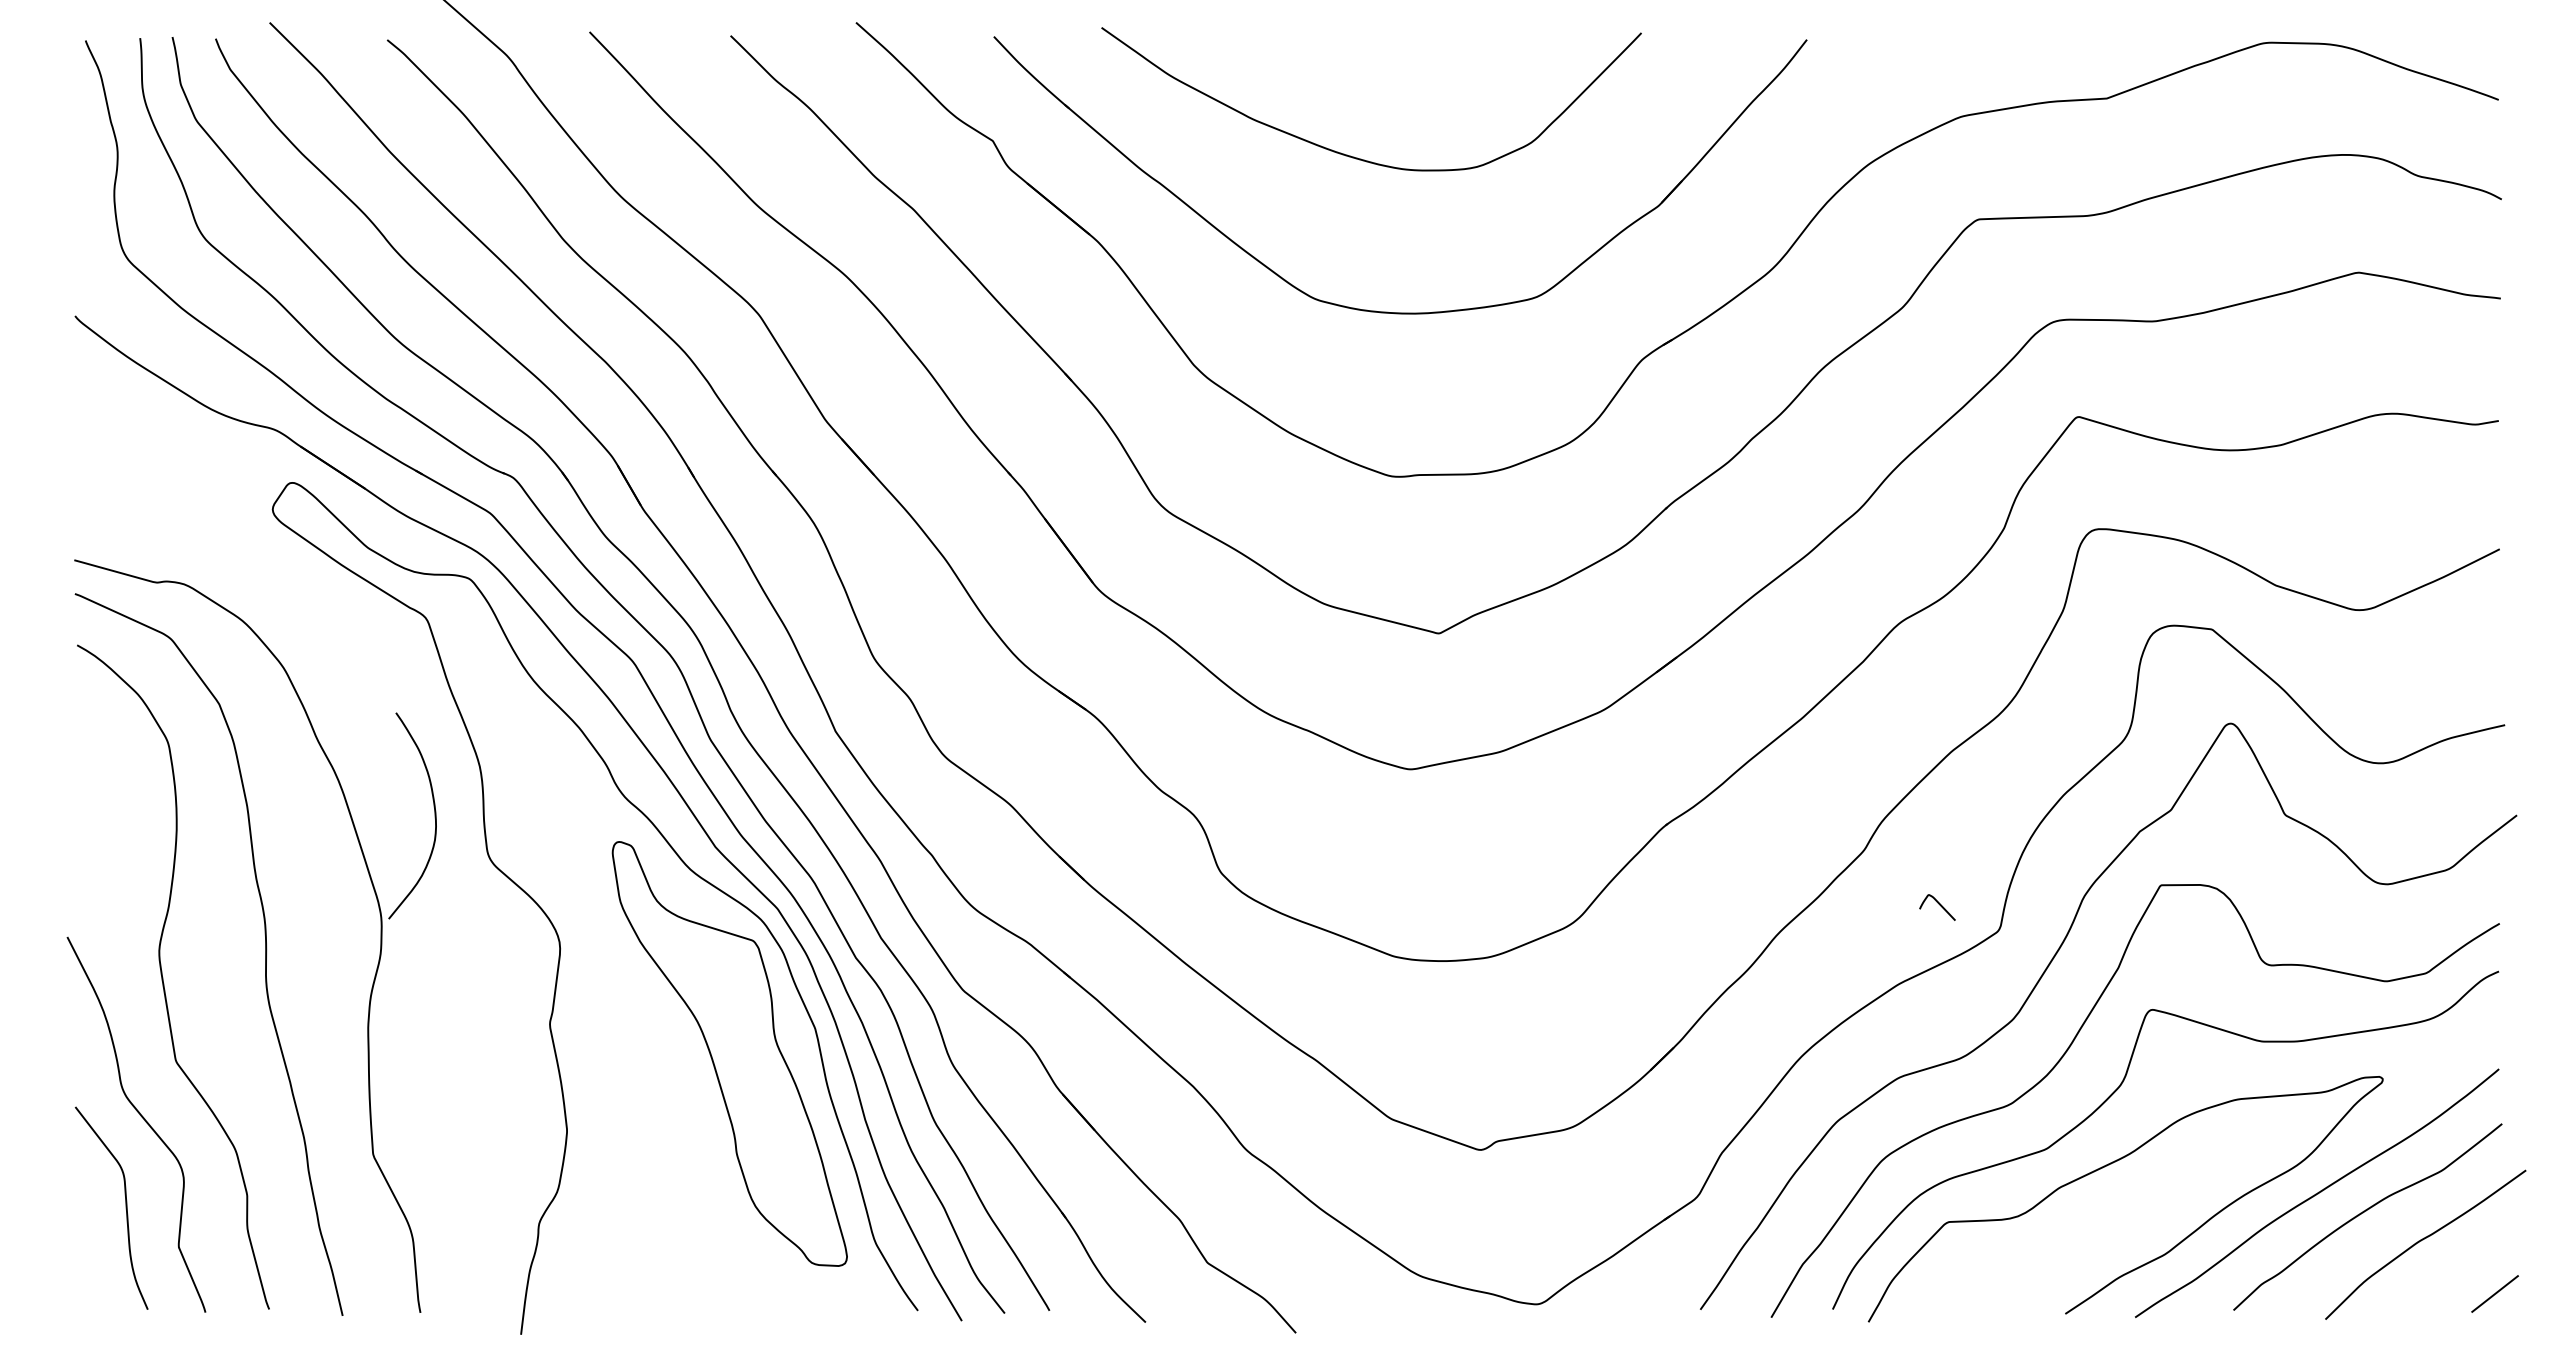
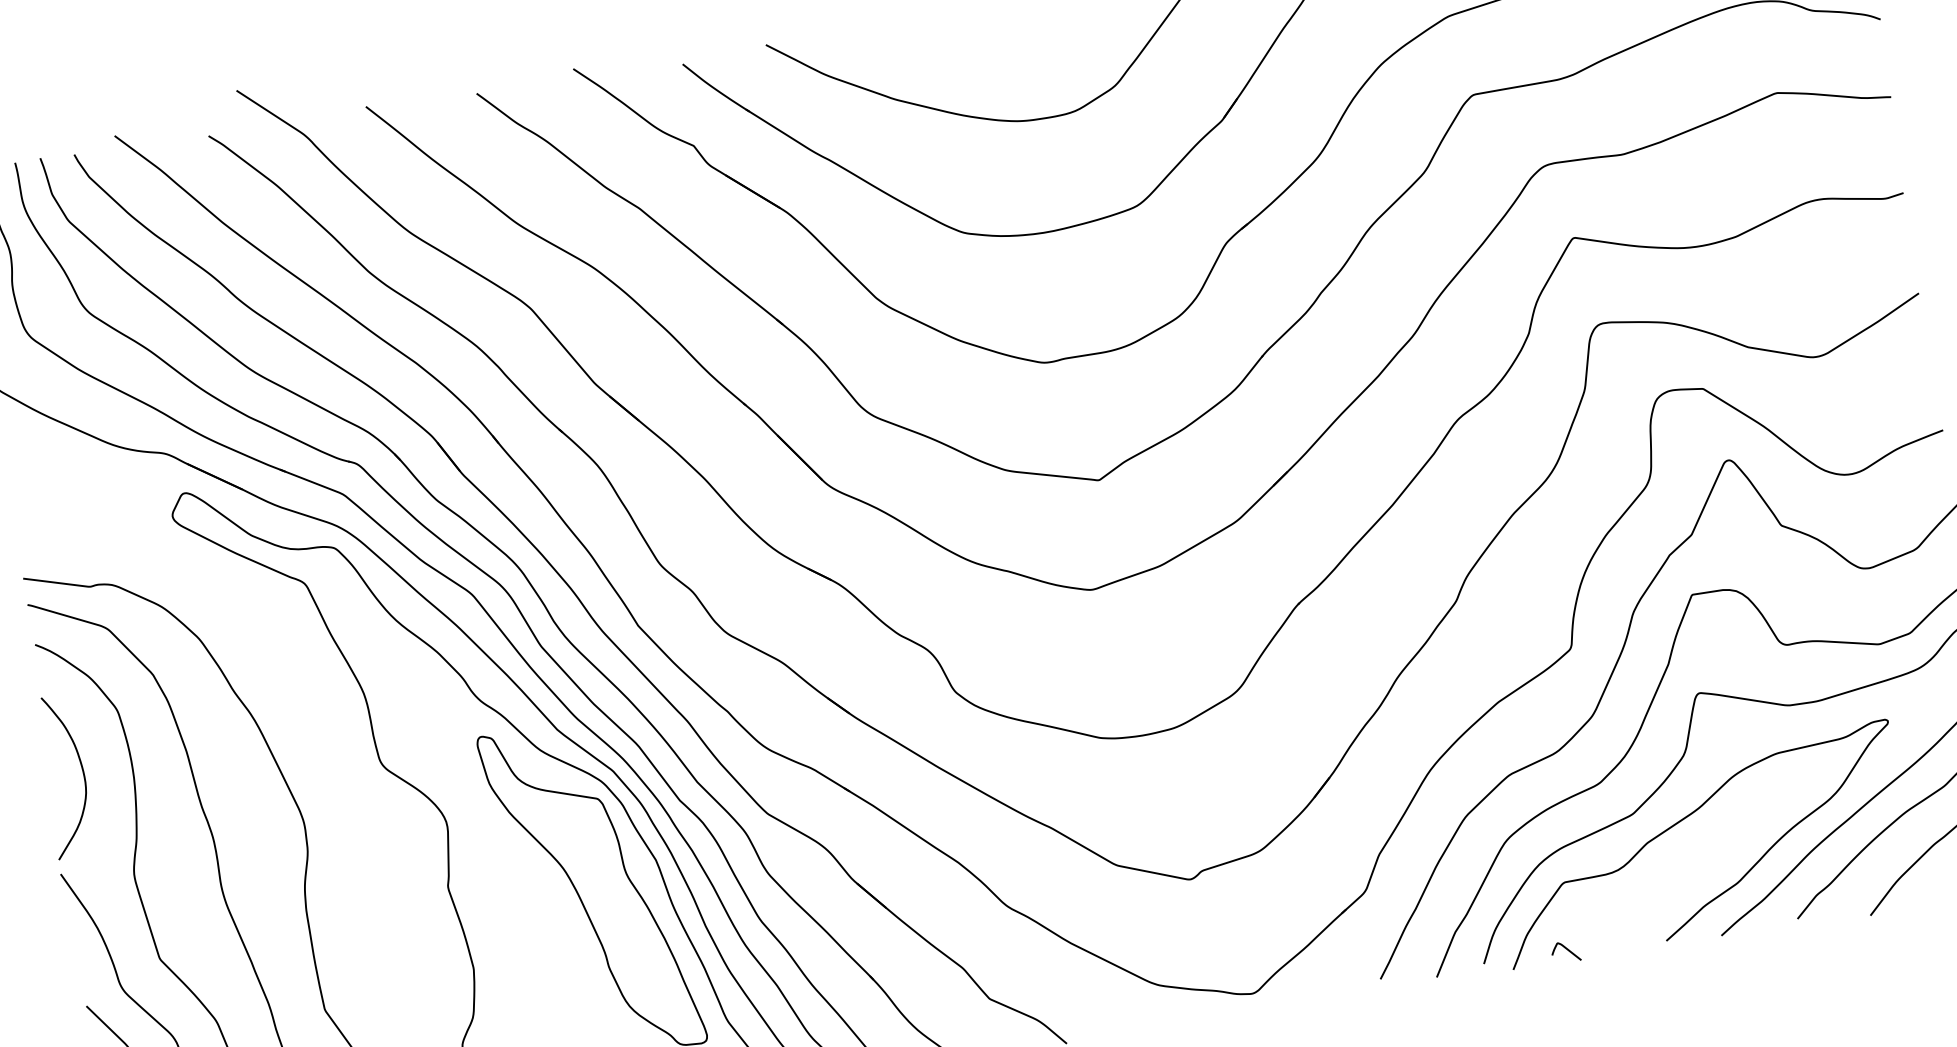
curve: (434, 815) -> (82, 773), moved
curve: (1939, 905) -> (1567, 950), moved

